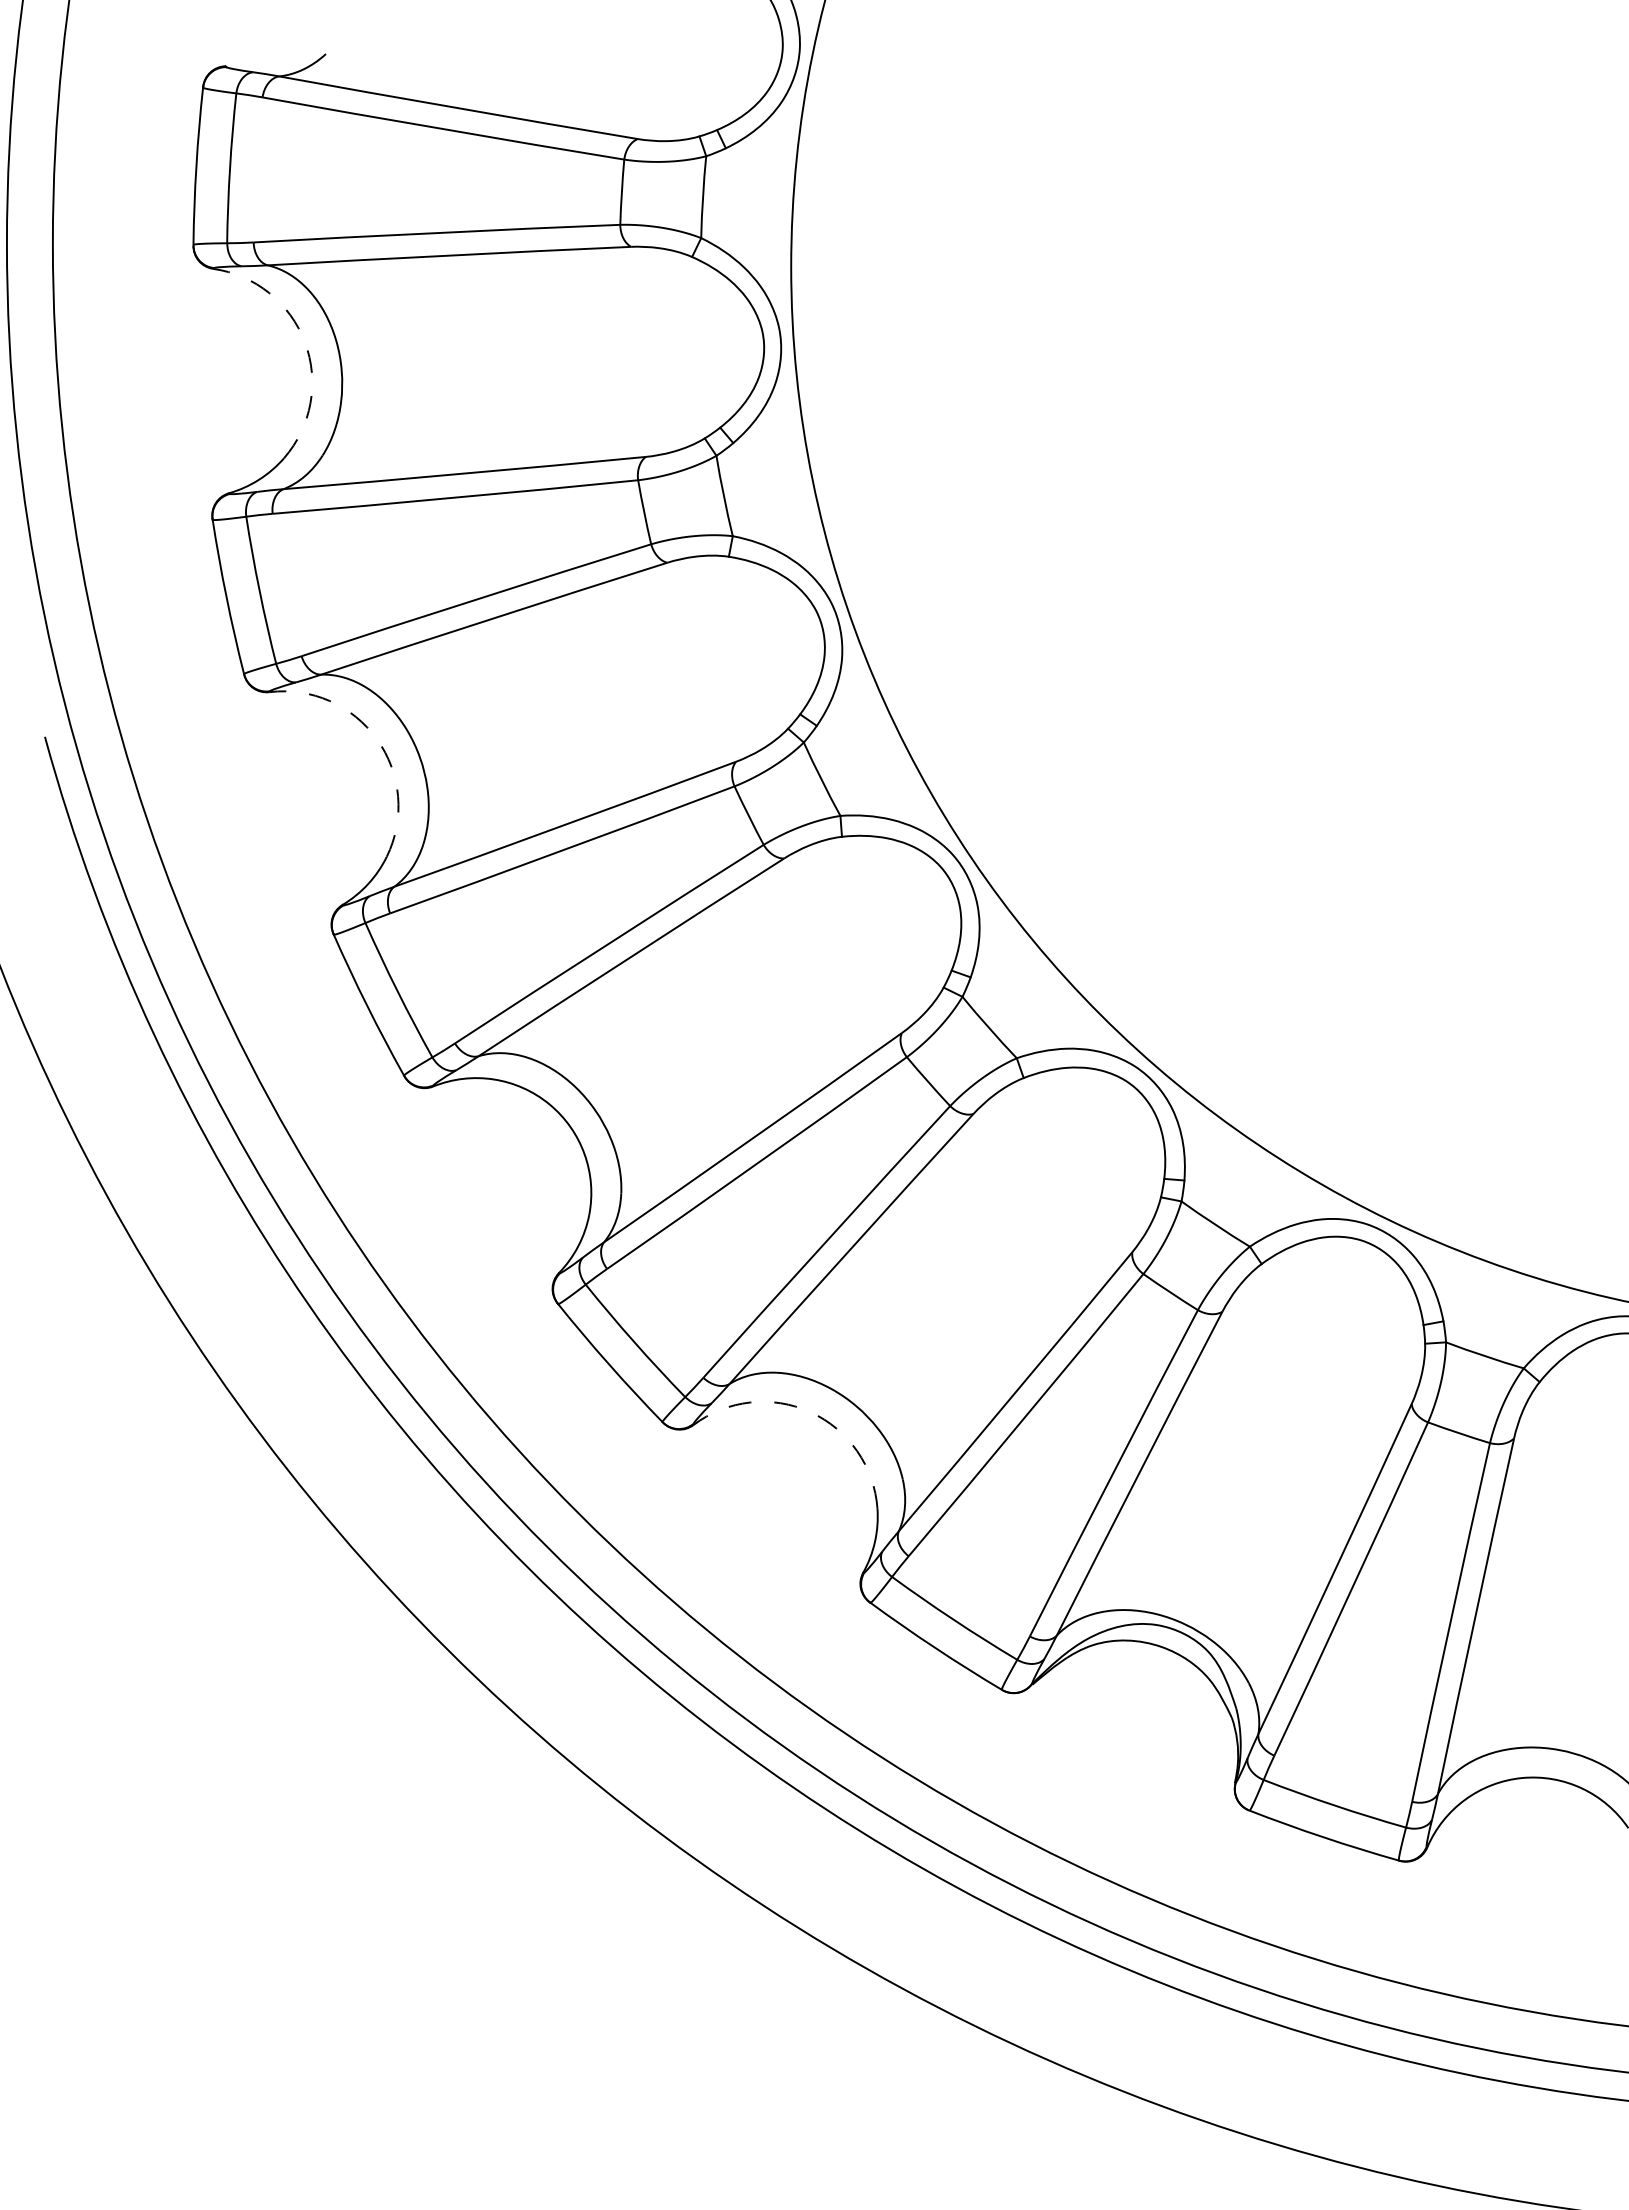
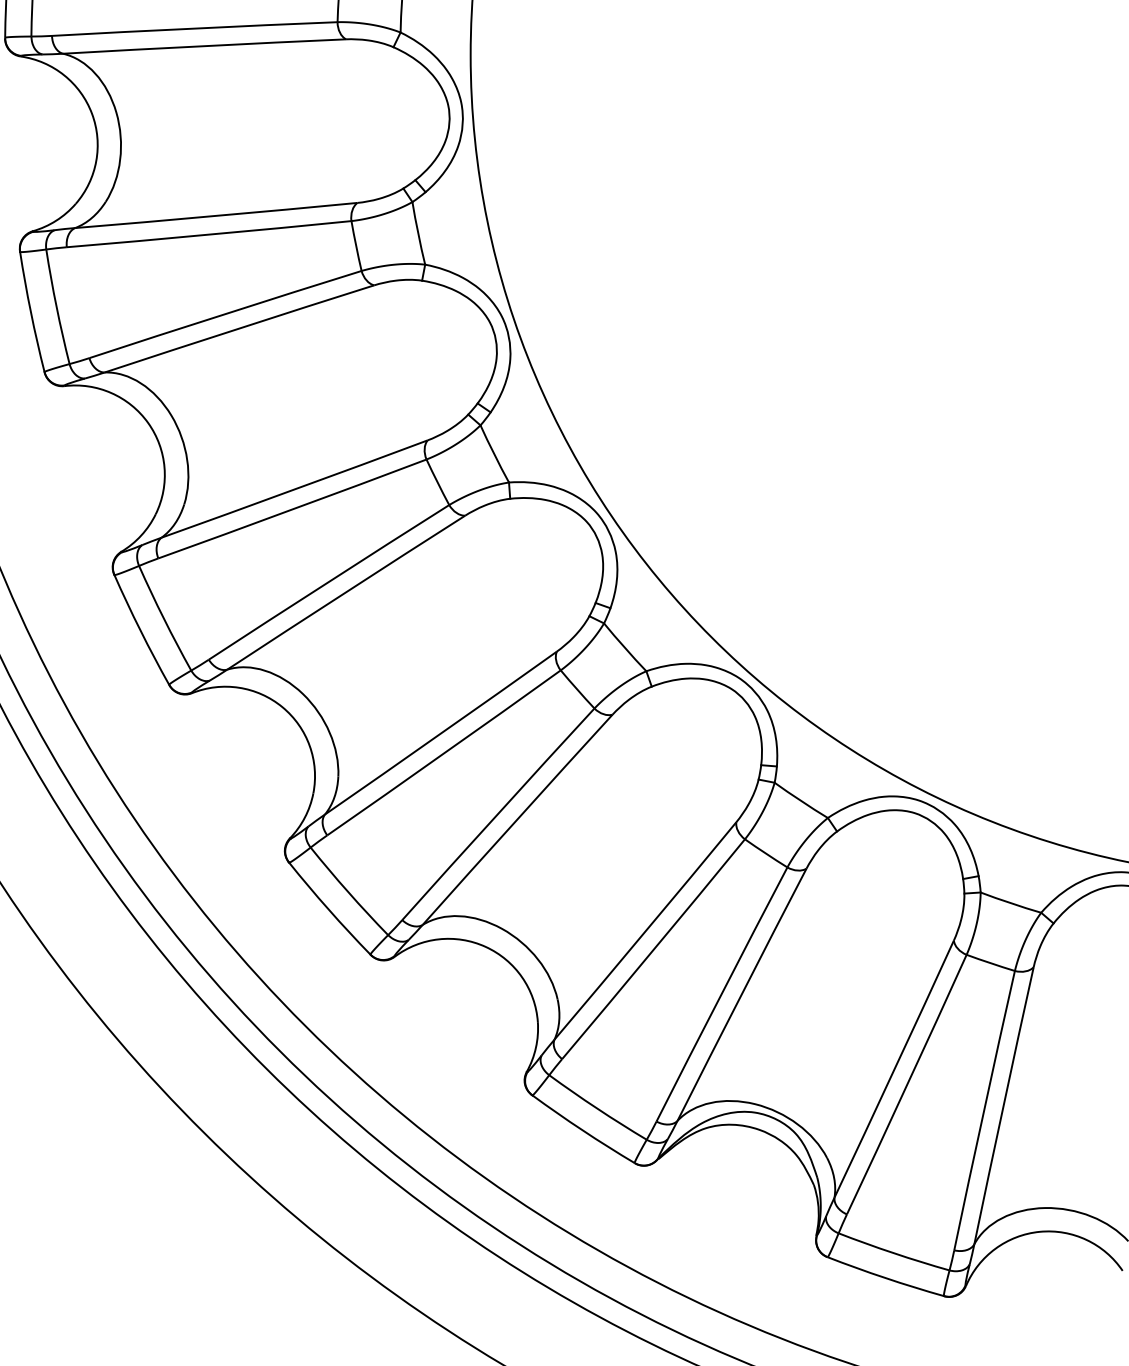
arc: (305, 342) -> (92, 113), dashed -> solid
arc: (377, 739) -> (148, 423), dashed -> solid
arc: (810, 1412) -> (485, 947), dashed -> solid

